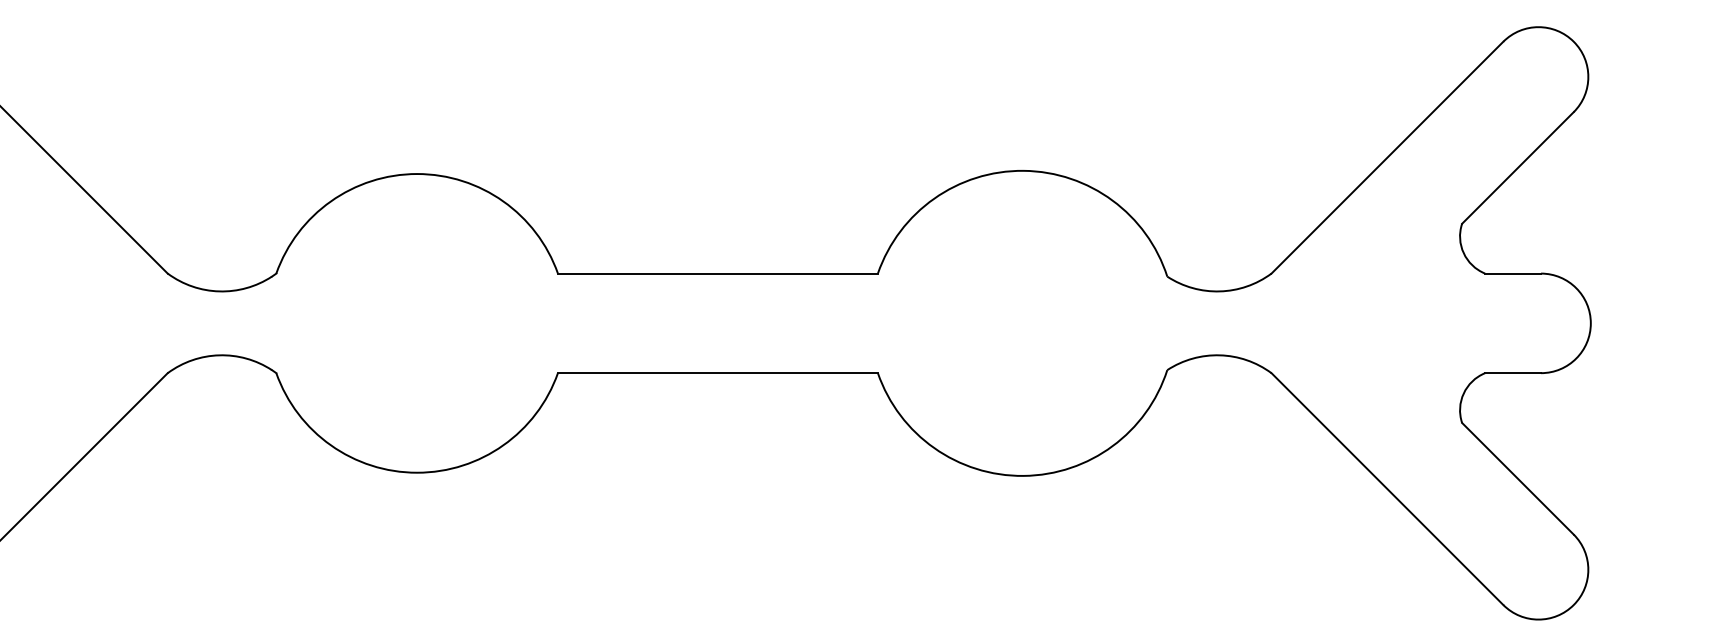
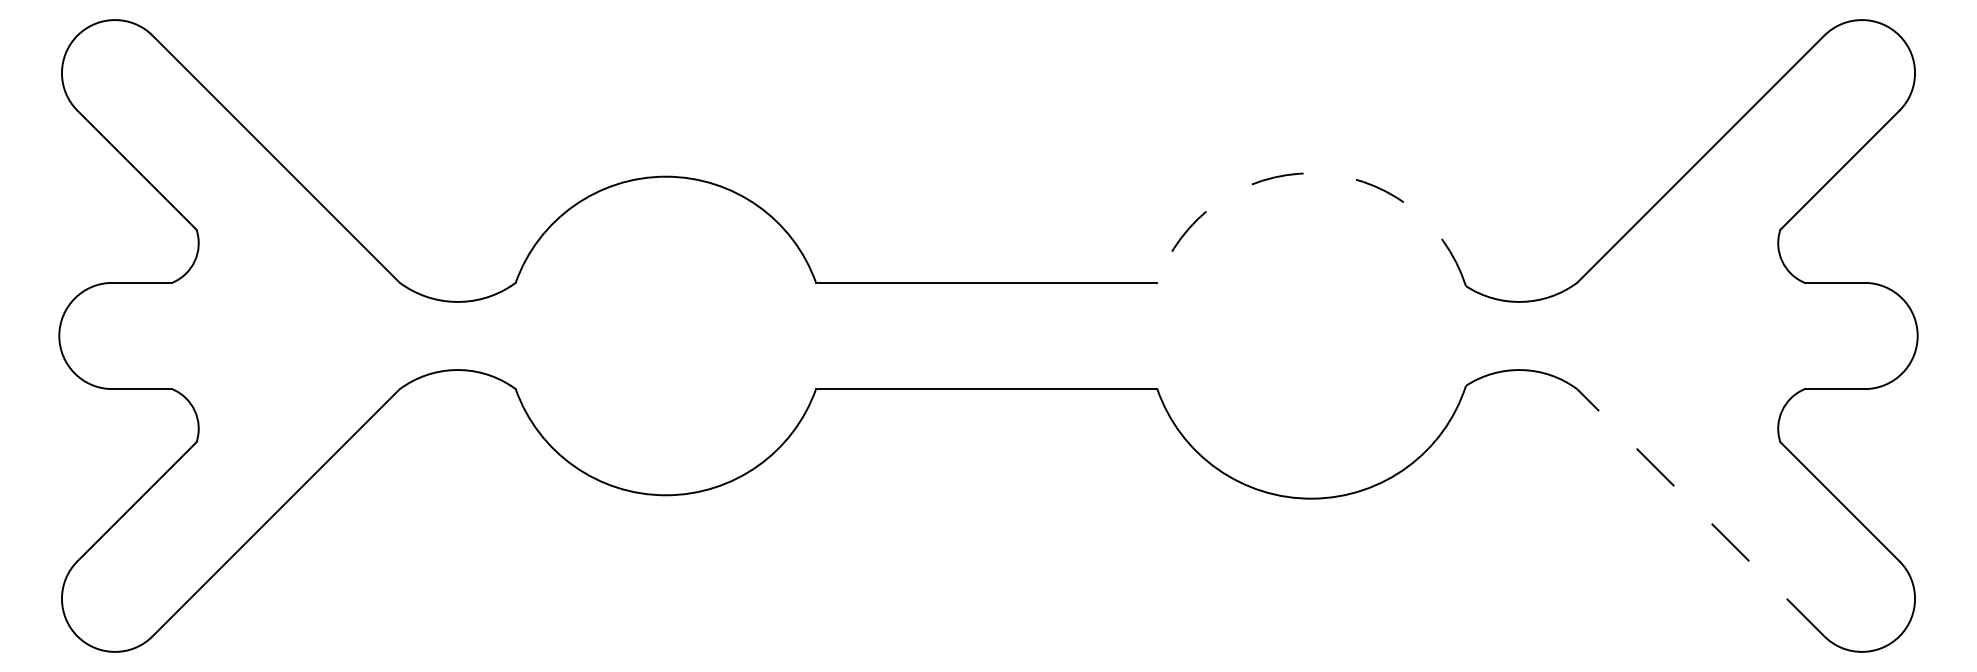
arc: (1023, 171) -> (1312, 173), solid -> dashed
line: (1387, 488) -> (1700, 512), solid -> dashed

